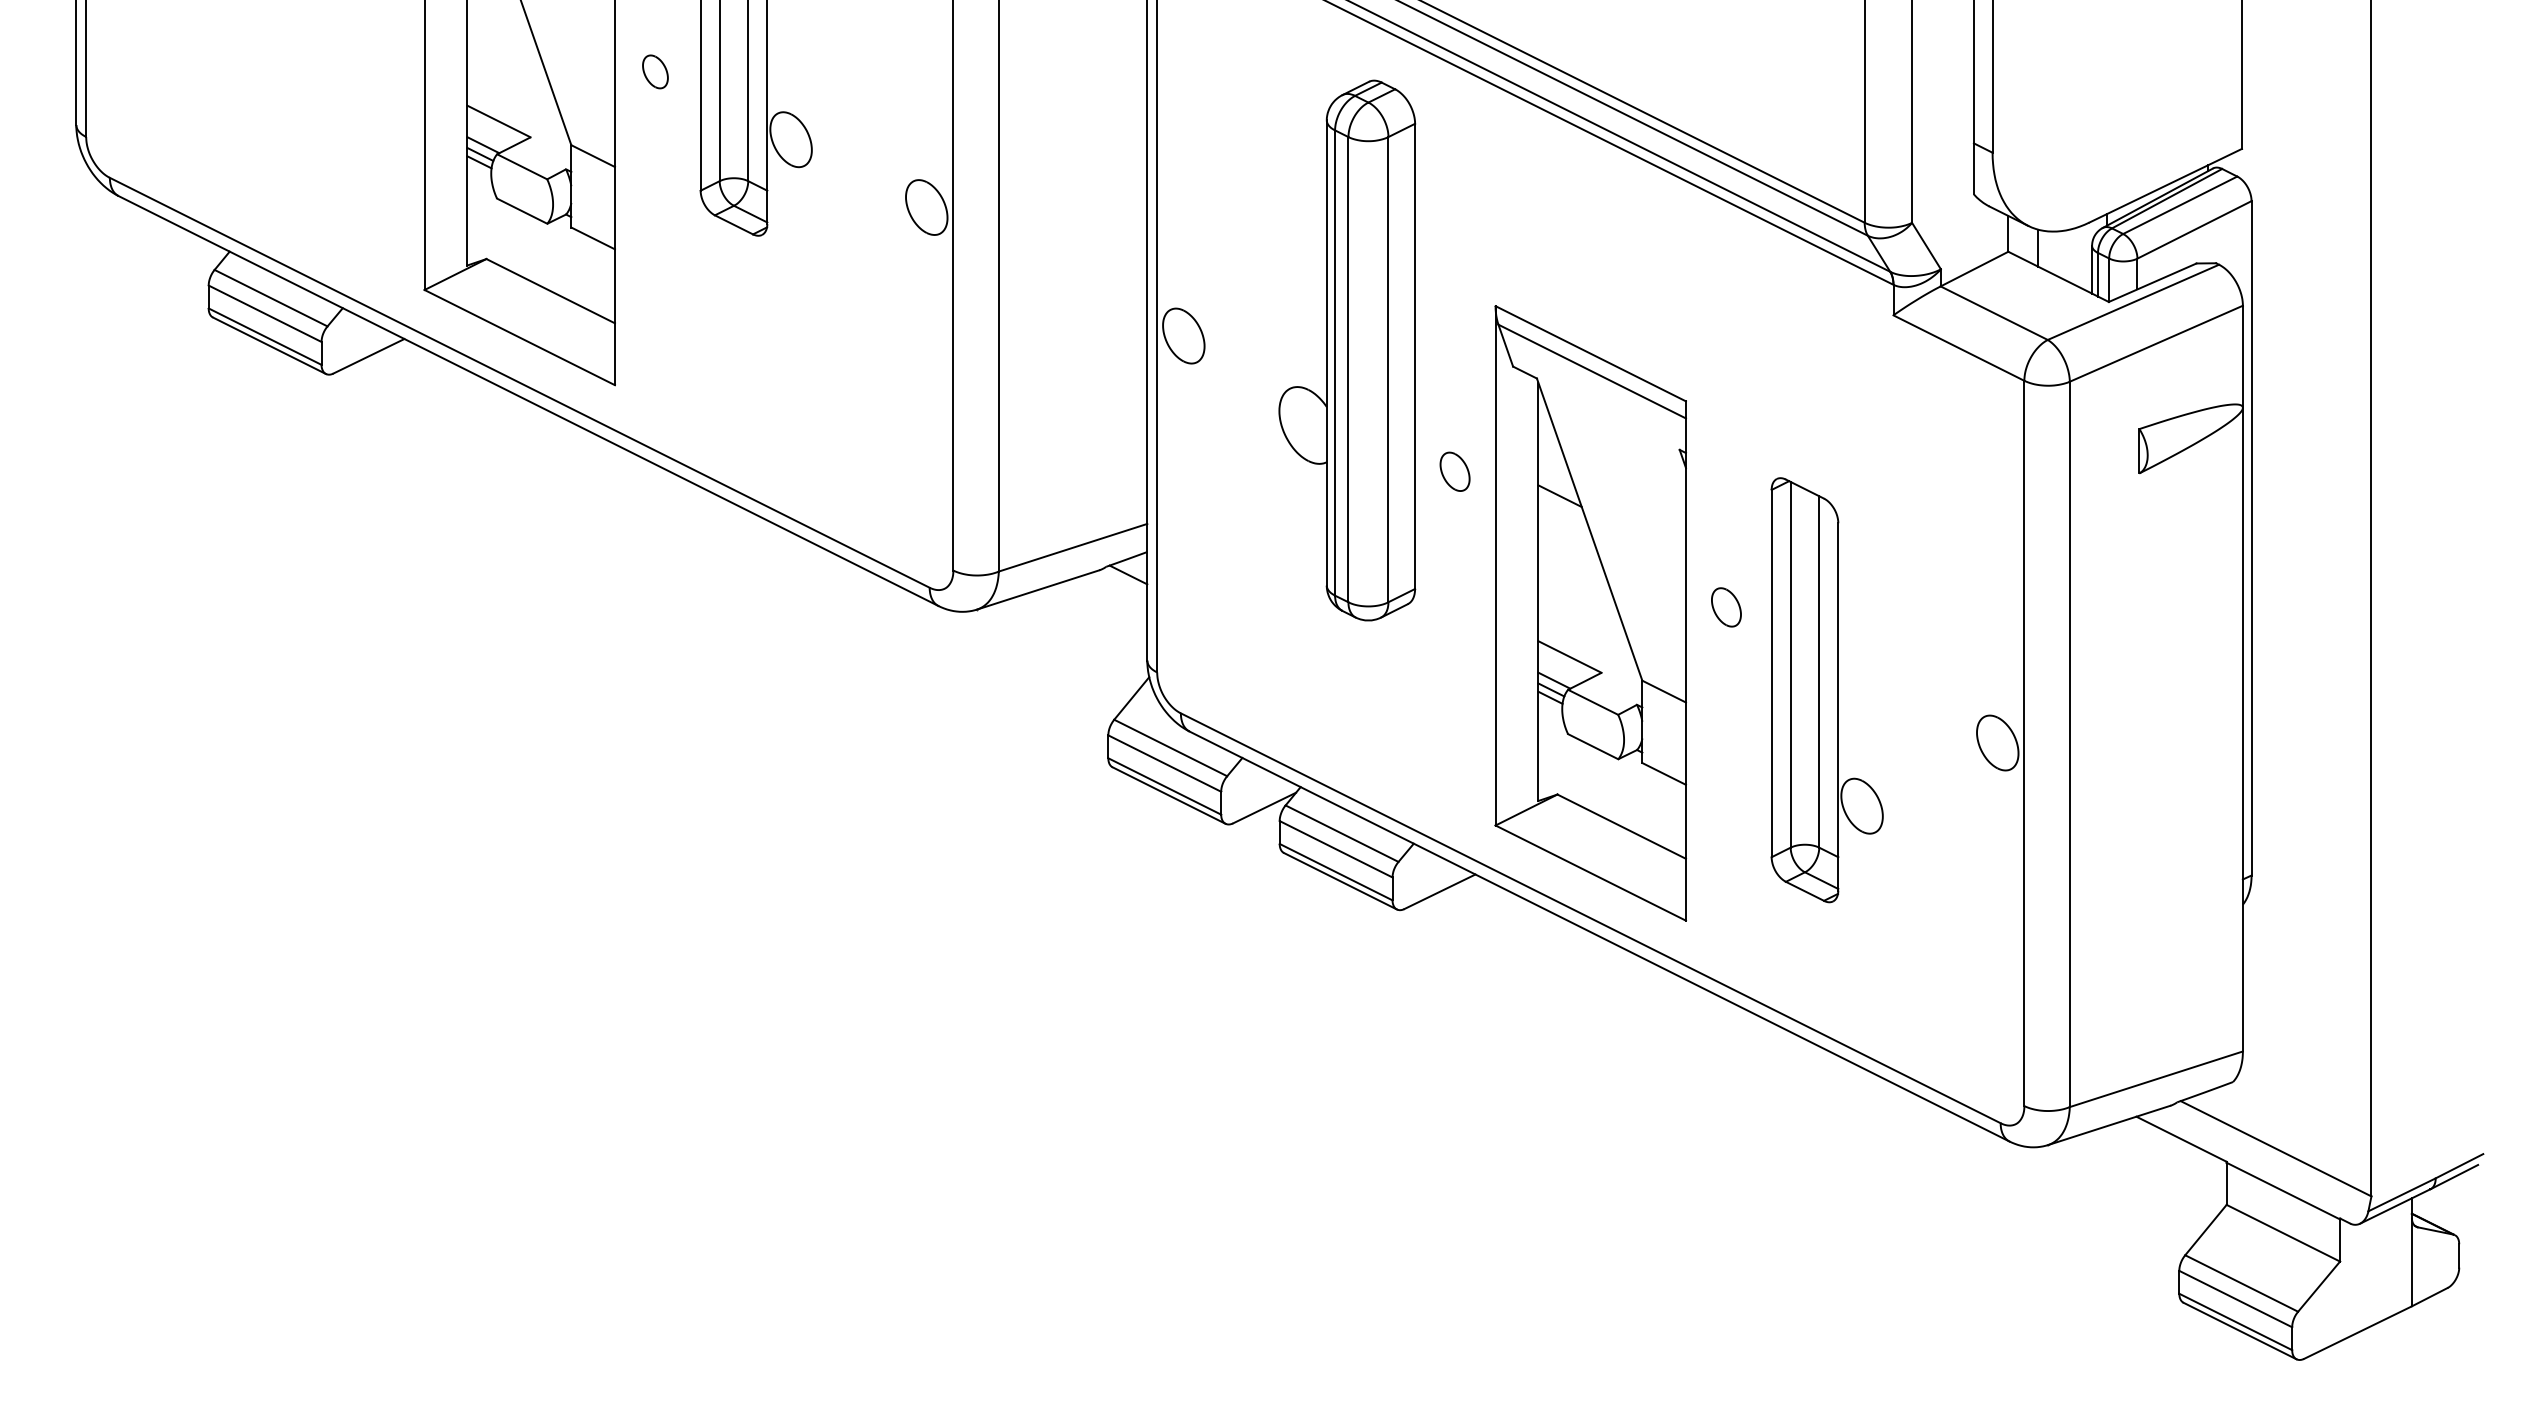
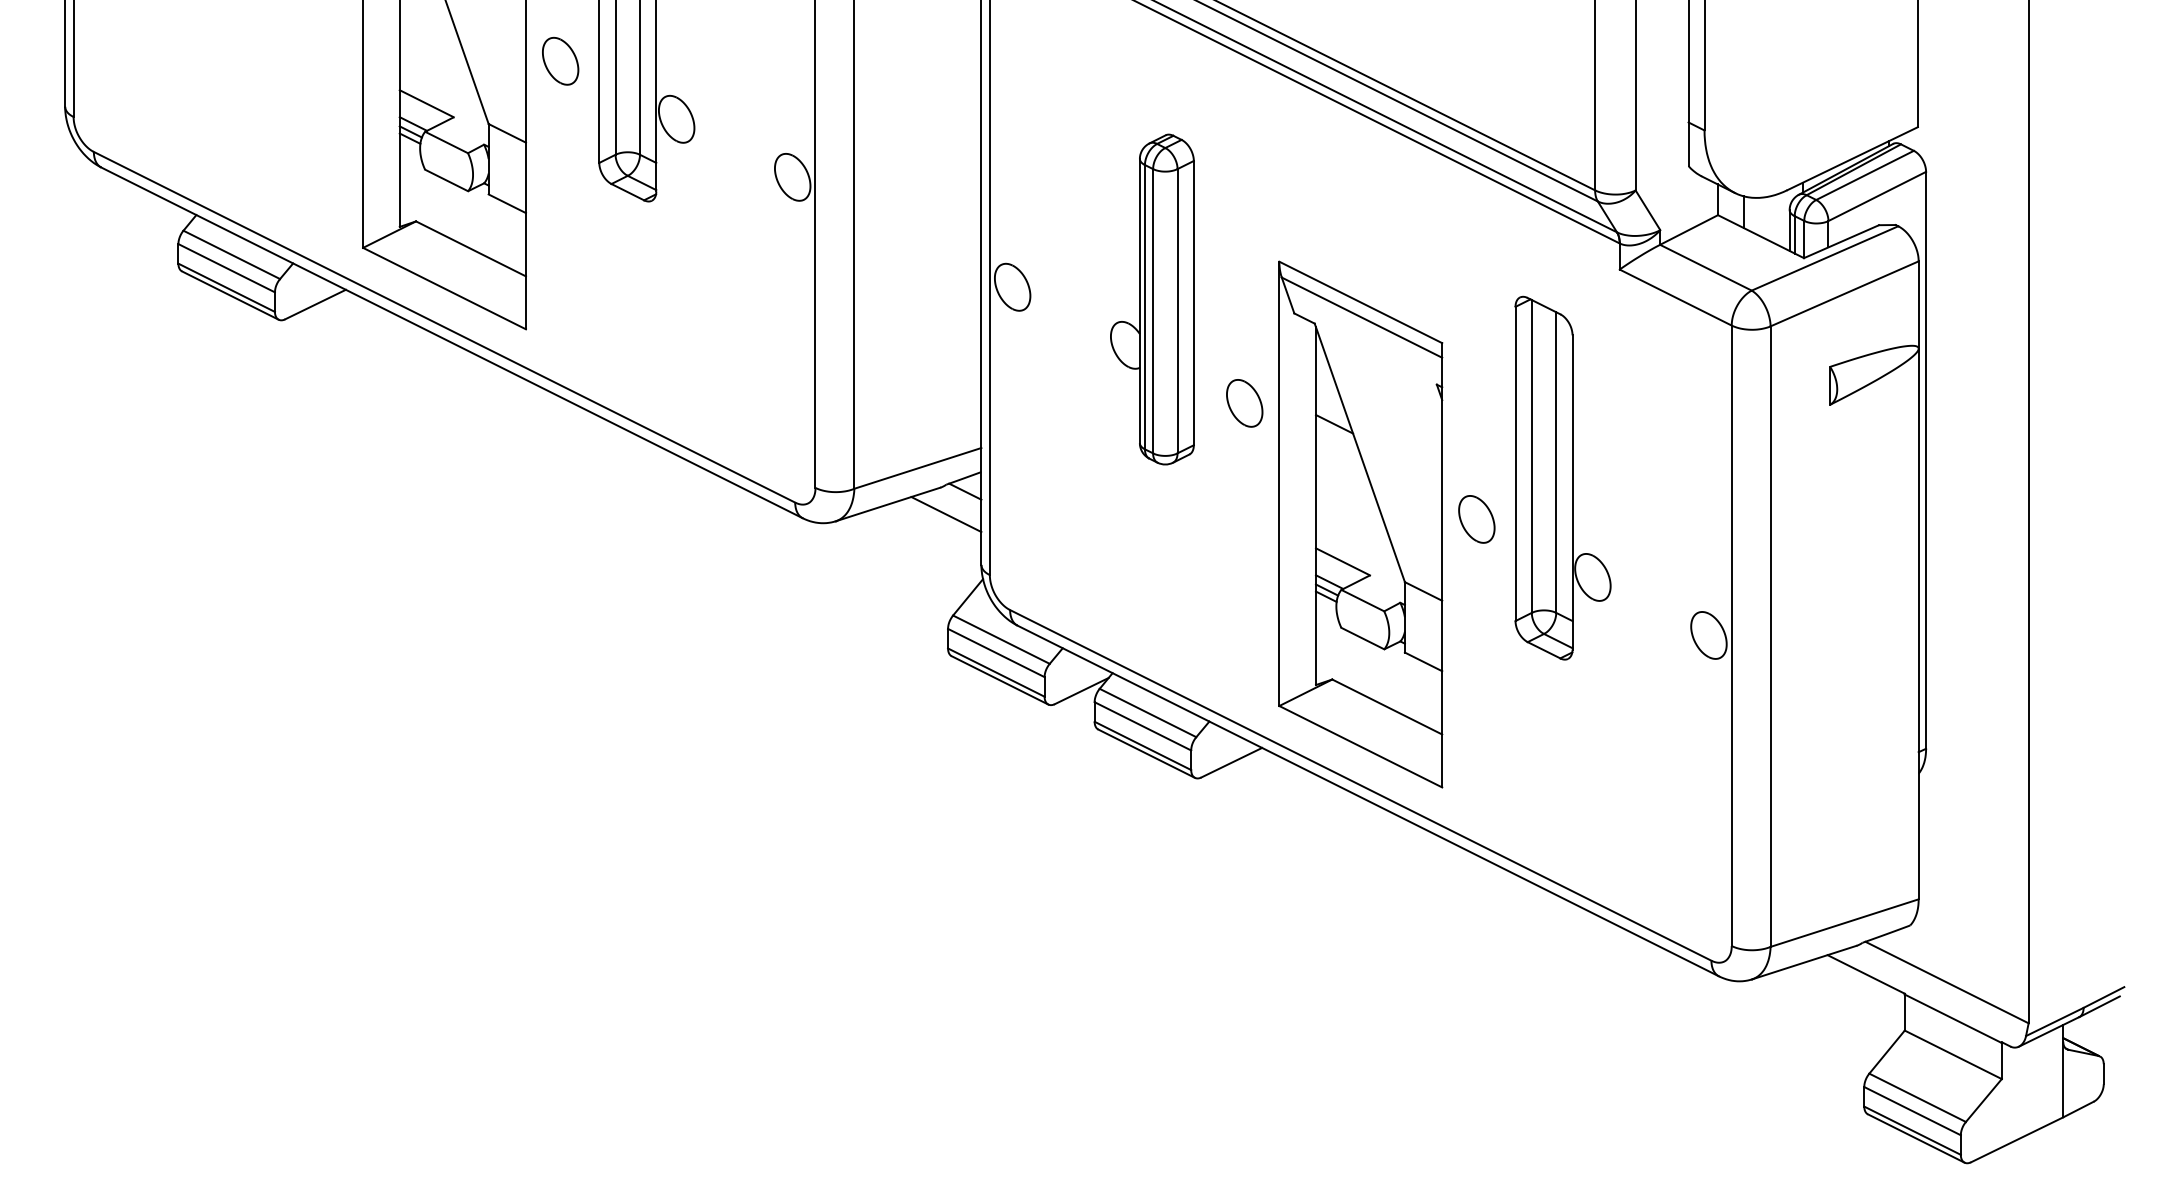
part: (655, 71) -> (560, 60), size x1.67
part: (1346, 349) -> (1151, 298), size x0.71
part: (1454, 471) -> (1244, 403), size x1.43
line: (1106, 601) -> (946, 514), added
part: (1726, 607) -> (1476, 519), size x1.43
part: (1826, 690) -> (1562, 478), moved

